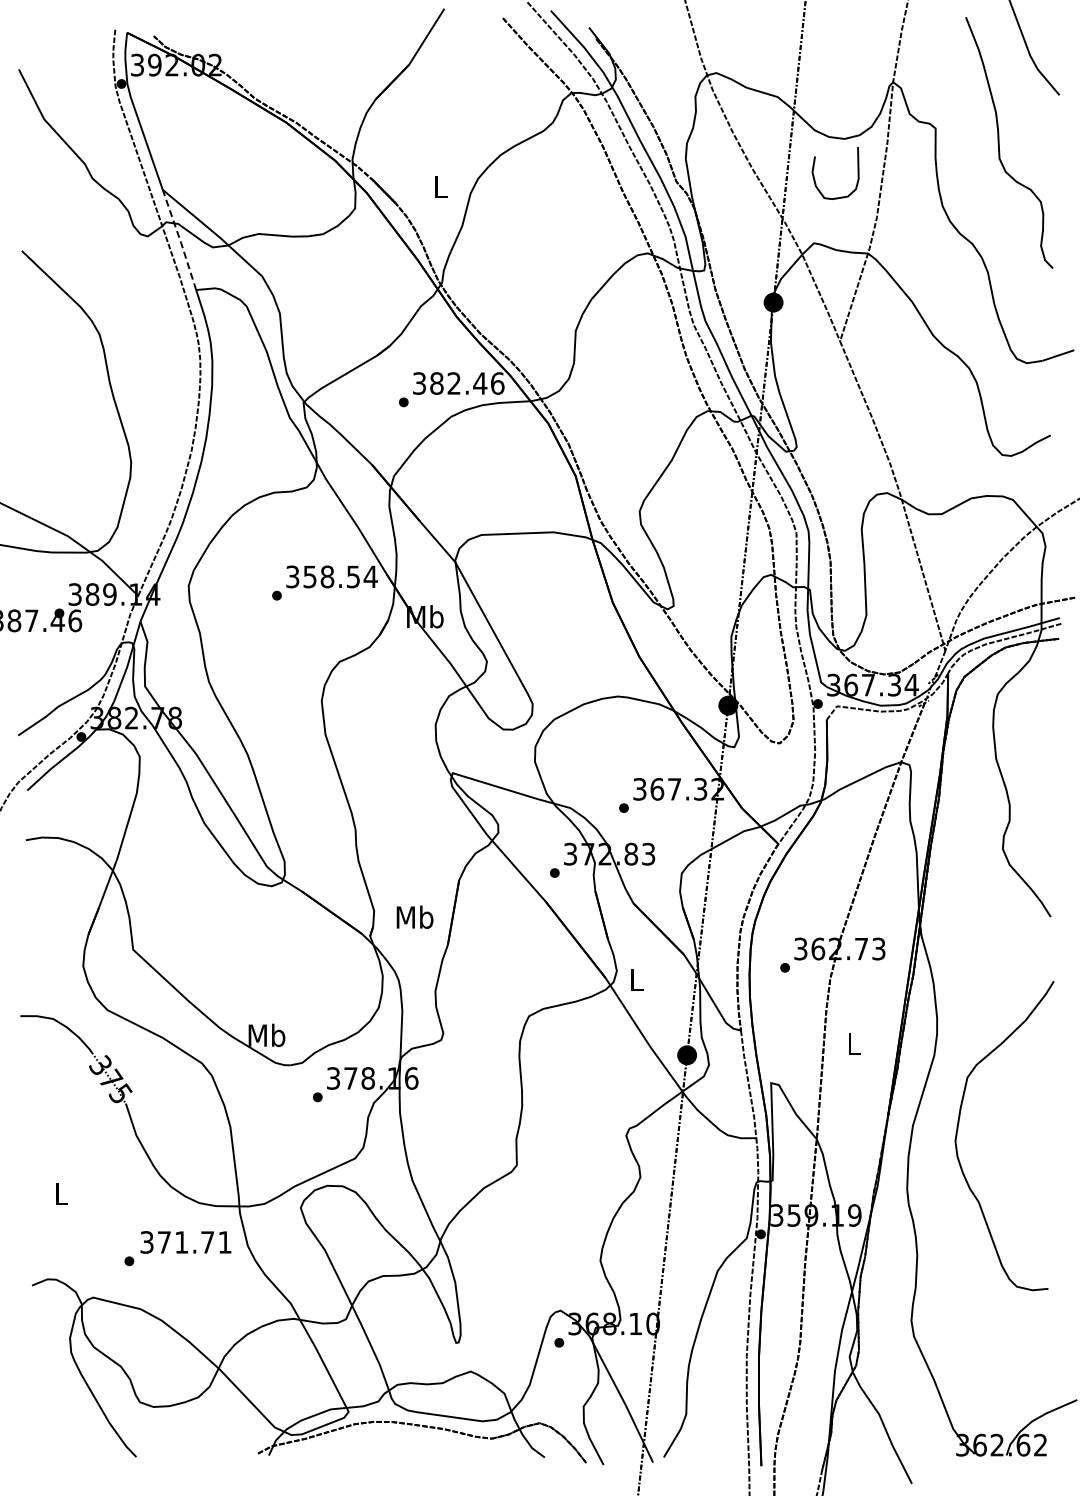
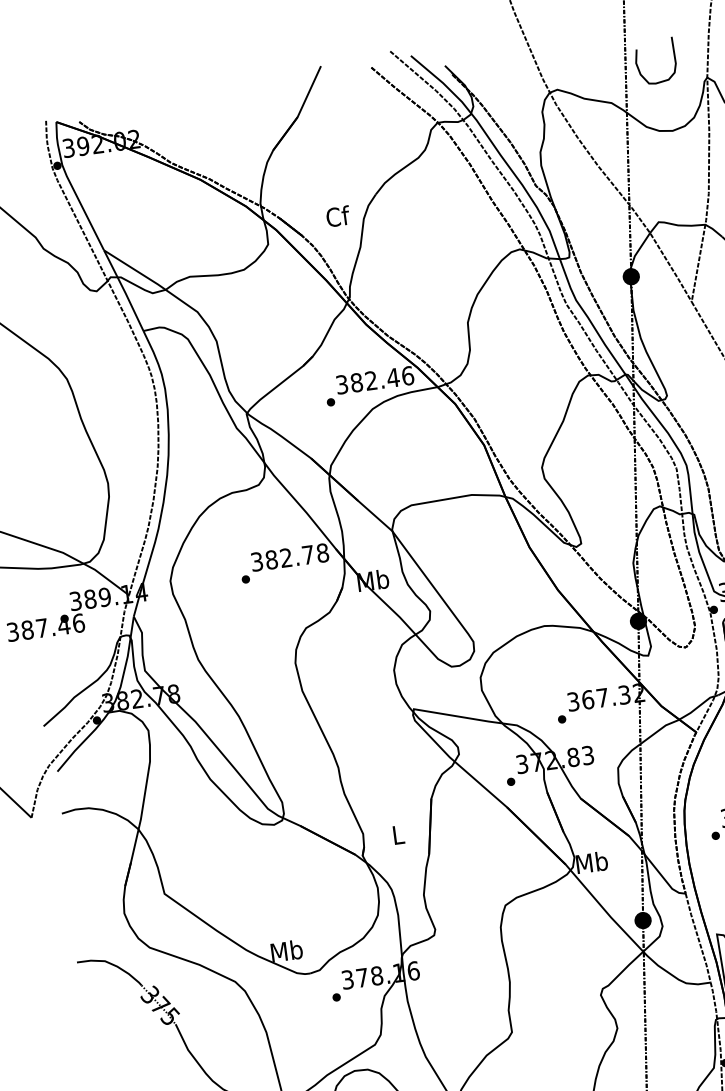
curve: (815, 179) -> (639, 68), moved
text: (440, 186) -> (337, 216), L -> Cf
line: (180, 239) -> (124, 290), dashed -> solid
text: (340, 576) -> (297, 556), 358.54 -> 382.78
text: (414, 916) -> (397, 834), Mb -> L
text: (636, 979) -> (591, 862), L -> Mb

